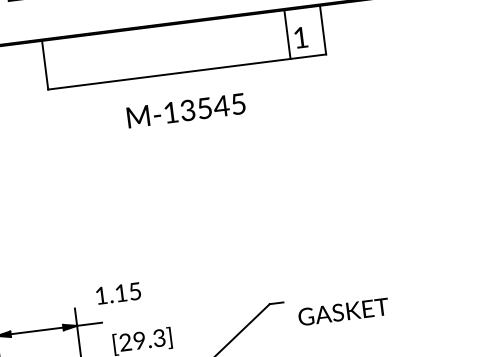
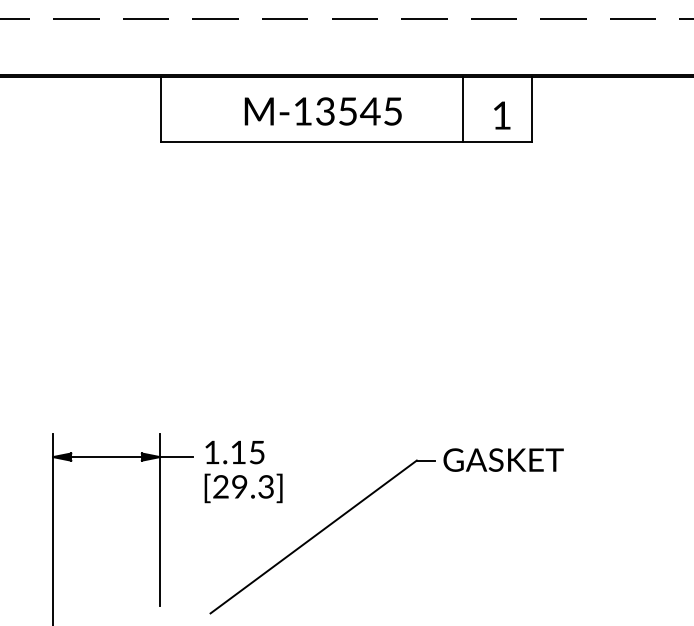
line: (287, 34) -> (462, 108), moved
text: (185, 110) -> (322, 111), moved
text: (118, 293) -> (234, 452), moved
text: (343, 311) -> (503, 459), moved

